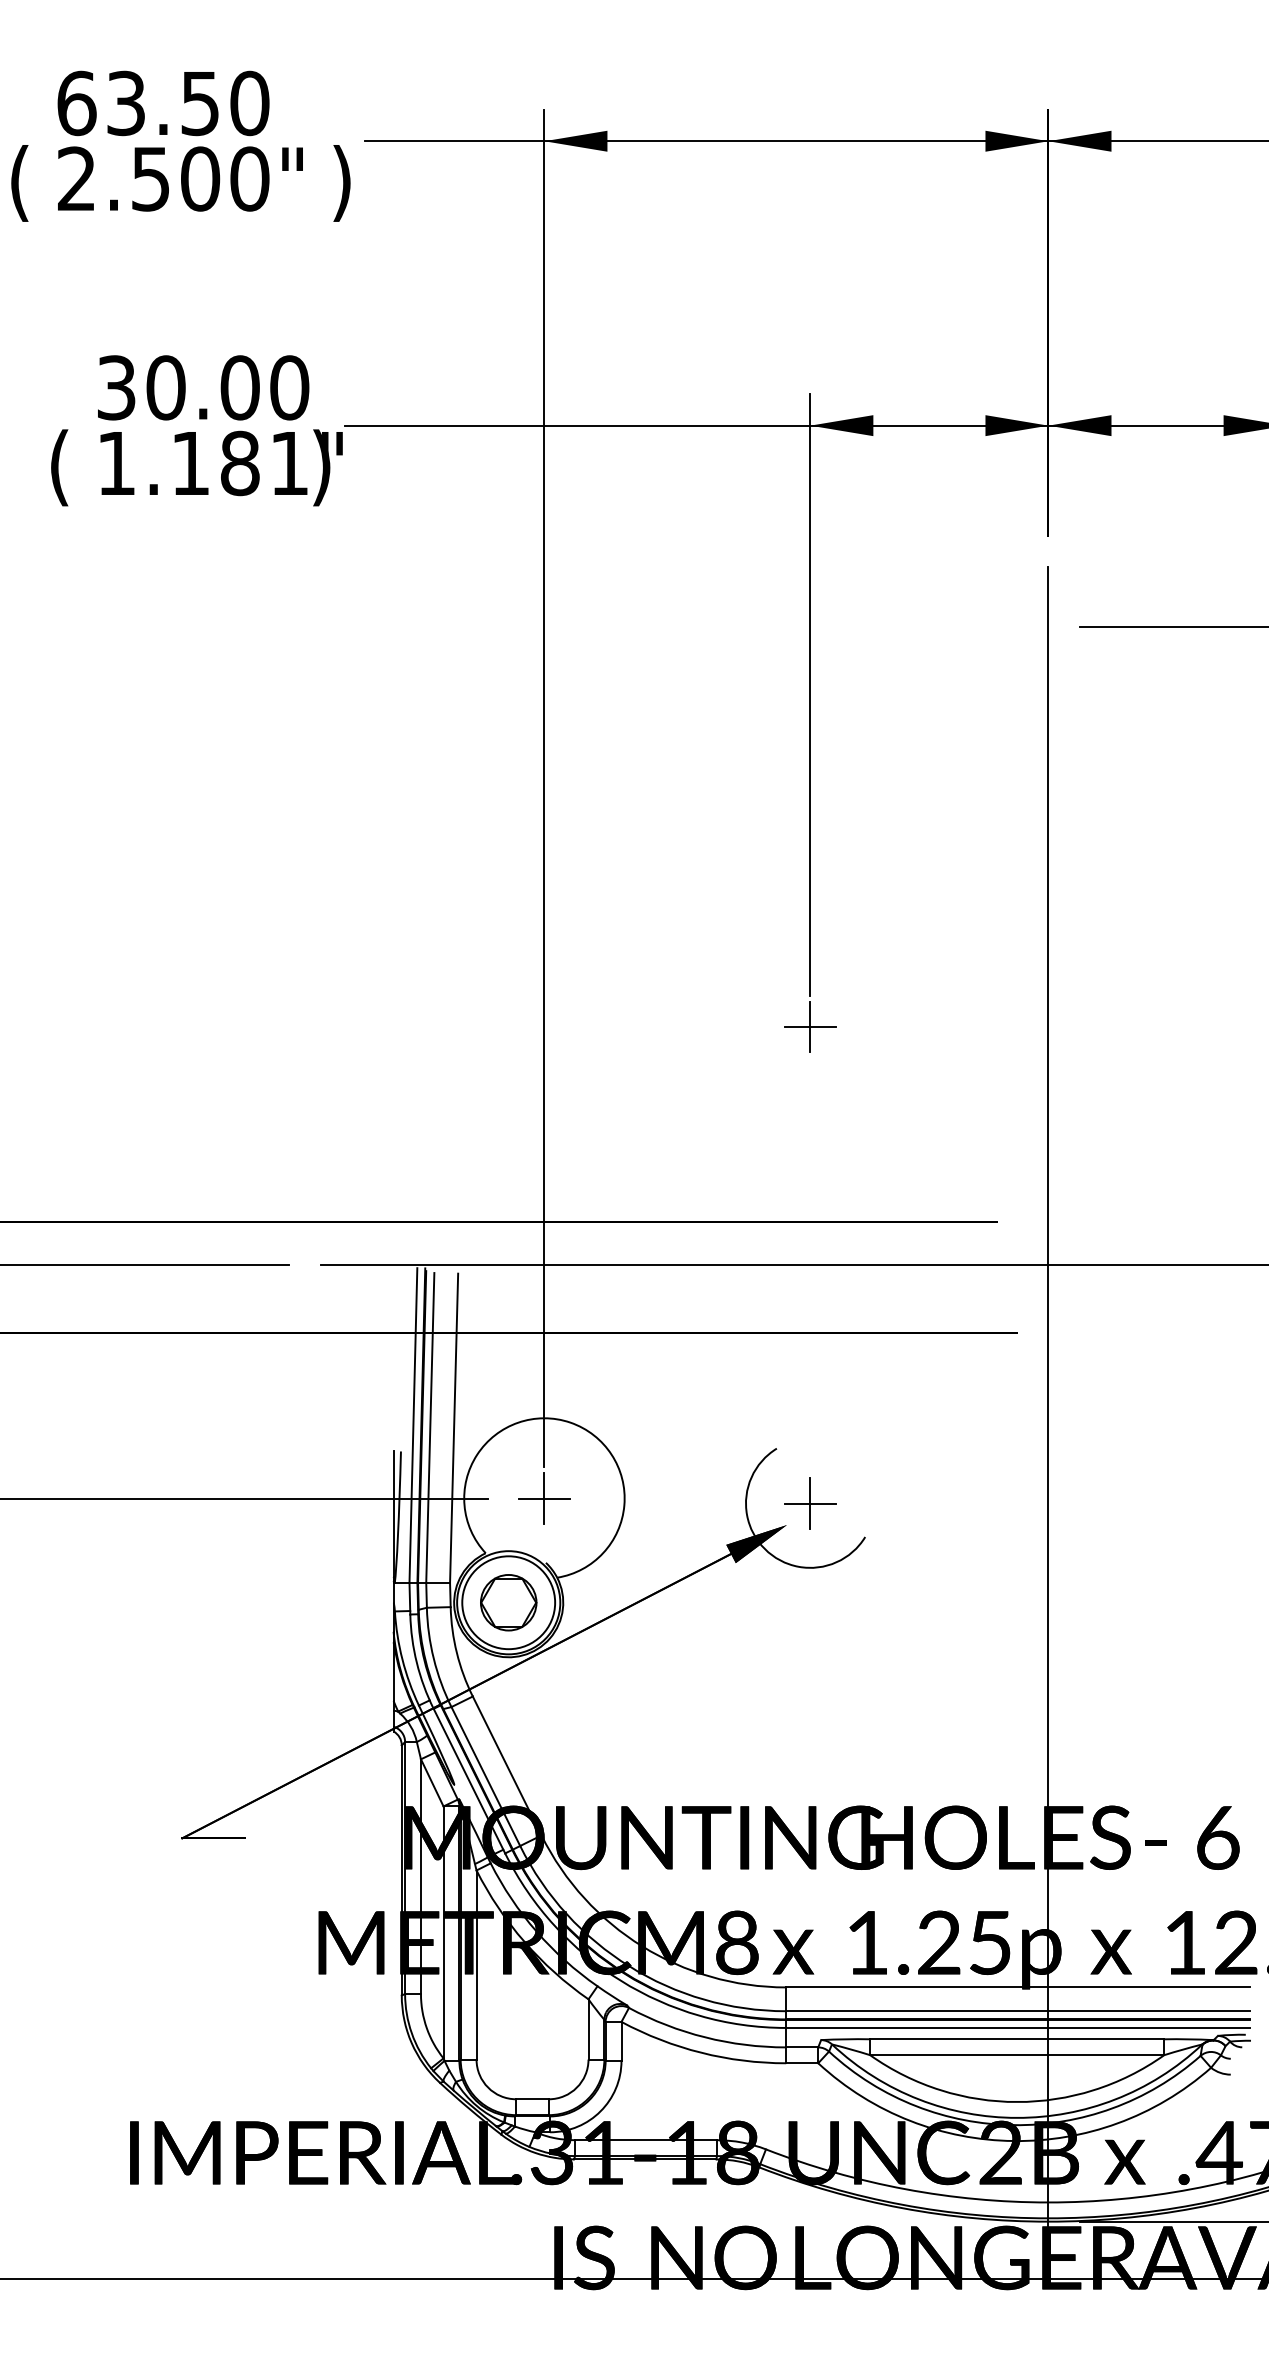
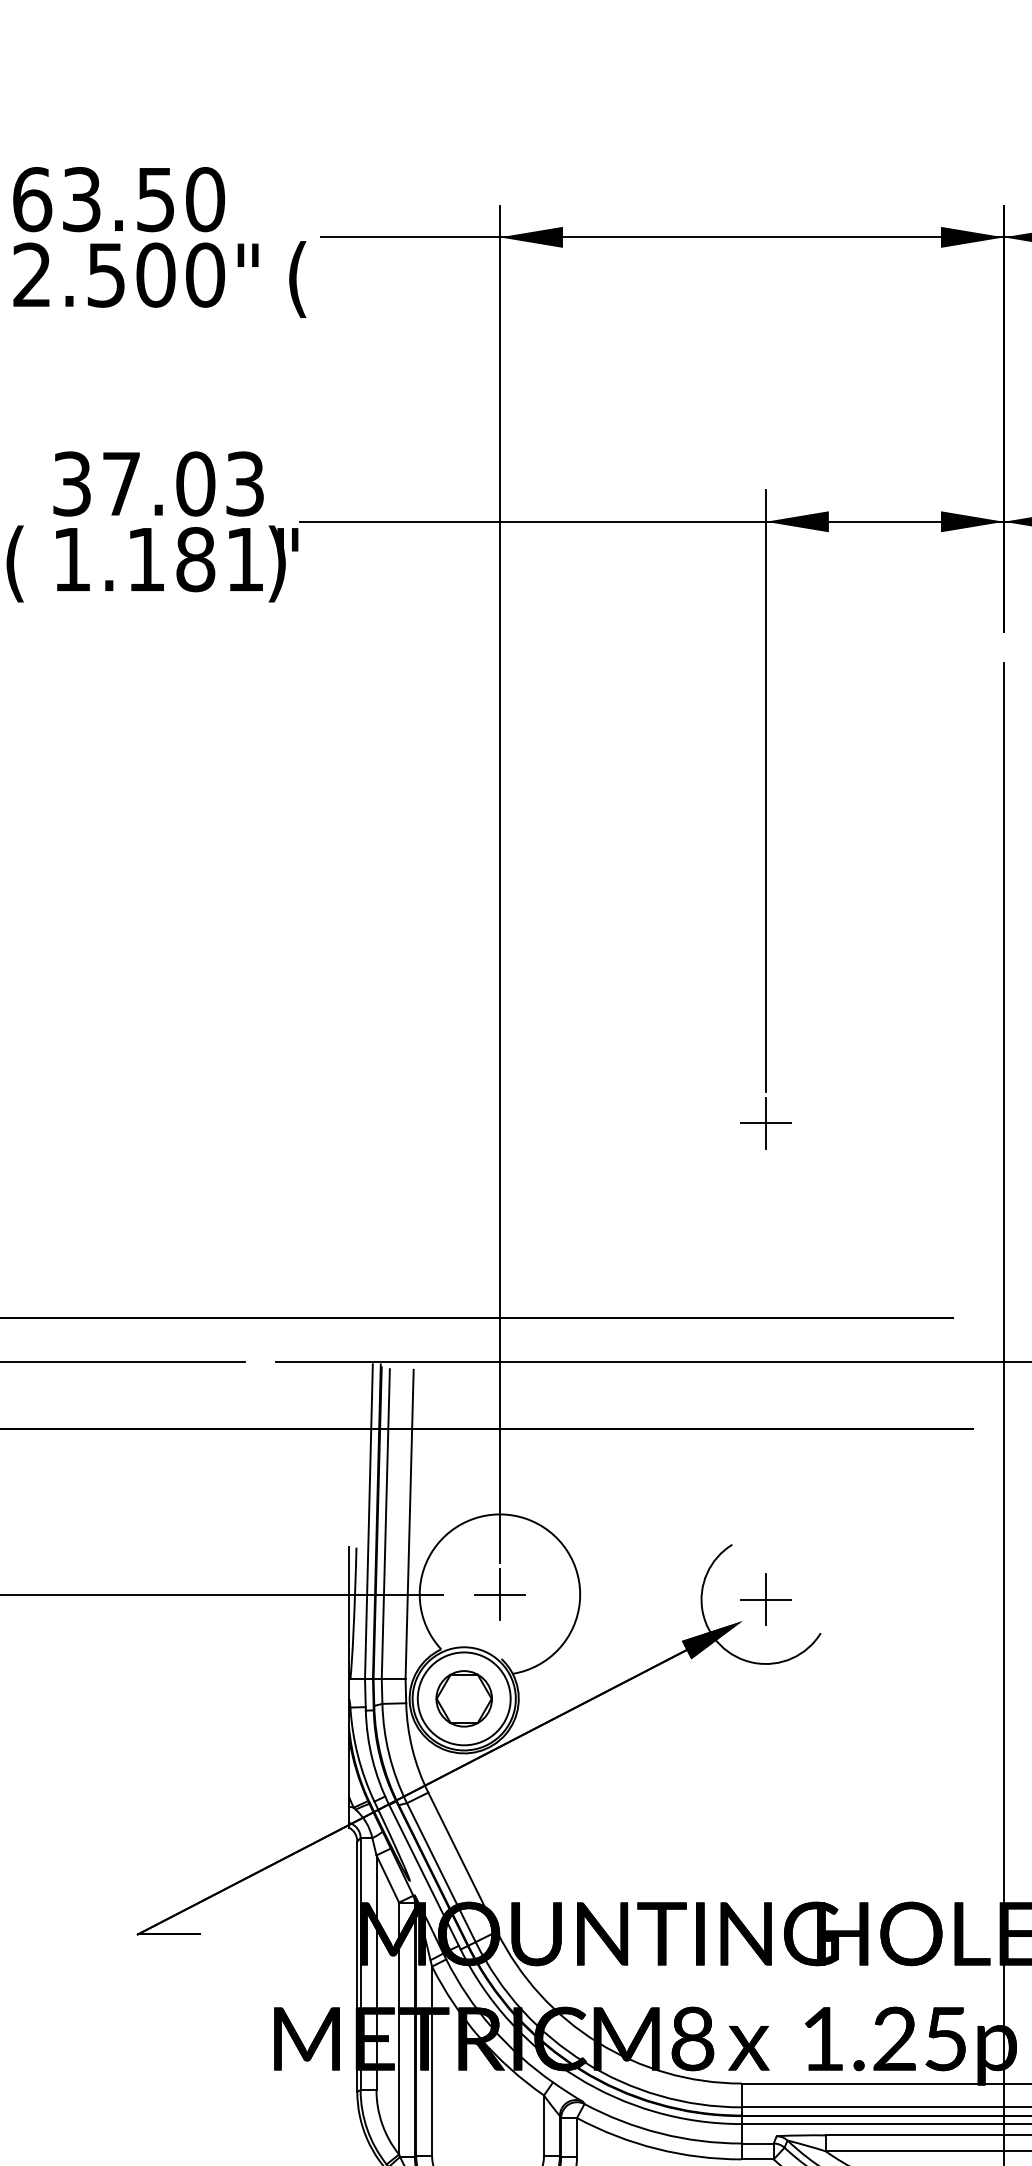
text: (341, 183) -> (297, 279), ) -> (
text: (227, 387) -> (183, 483), 30.00 -> 37.03

